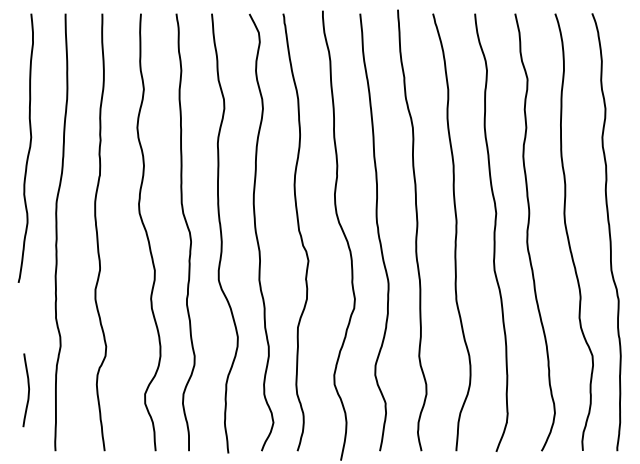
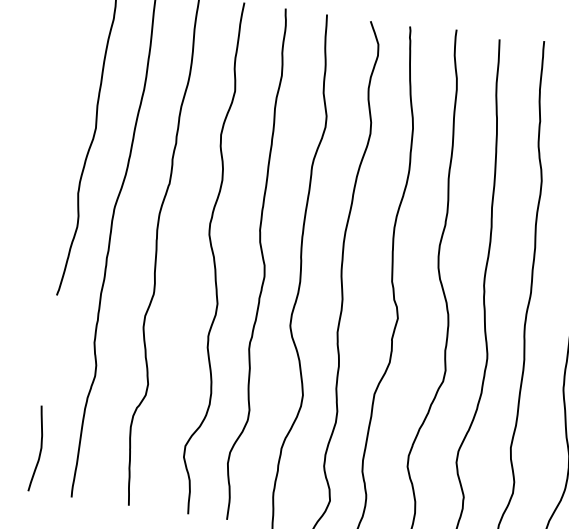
curve: (28, 390) -> (40, 449), moved

